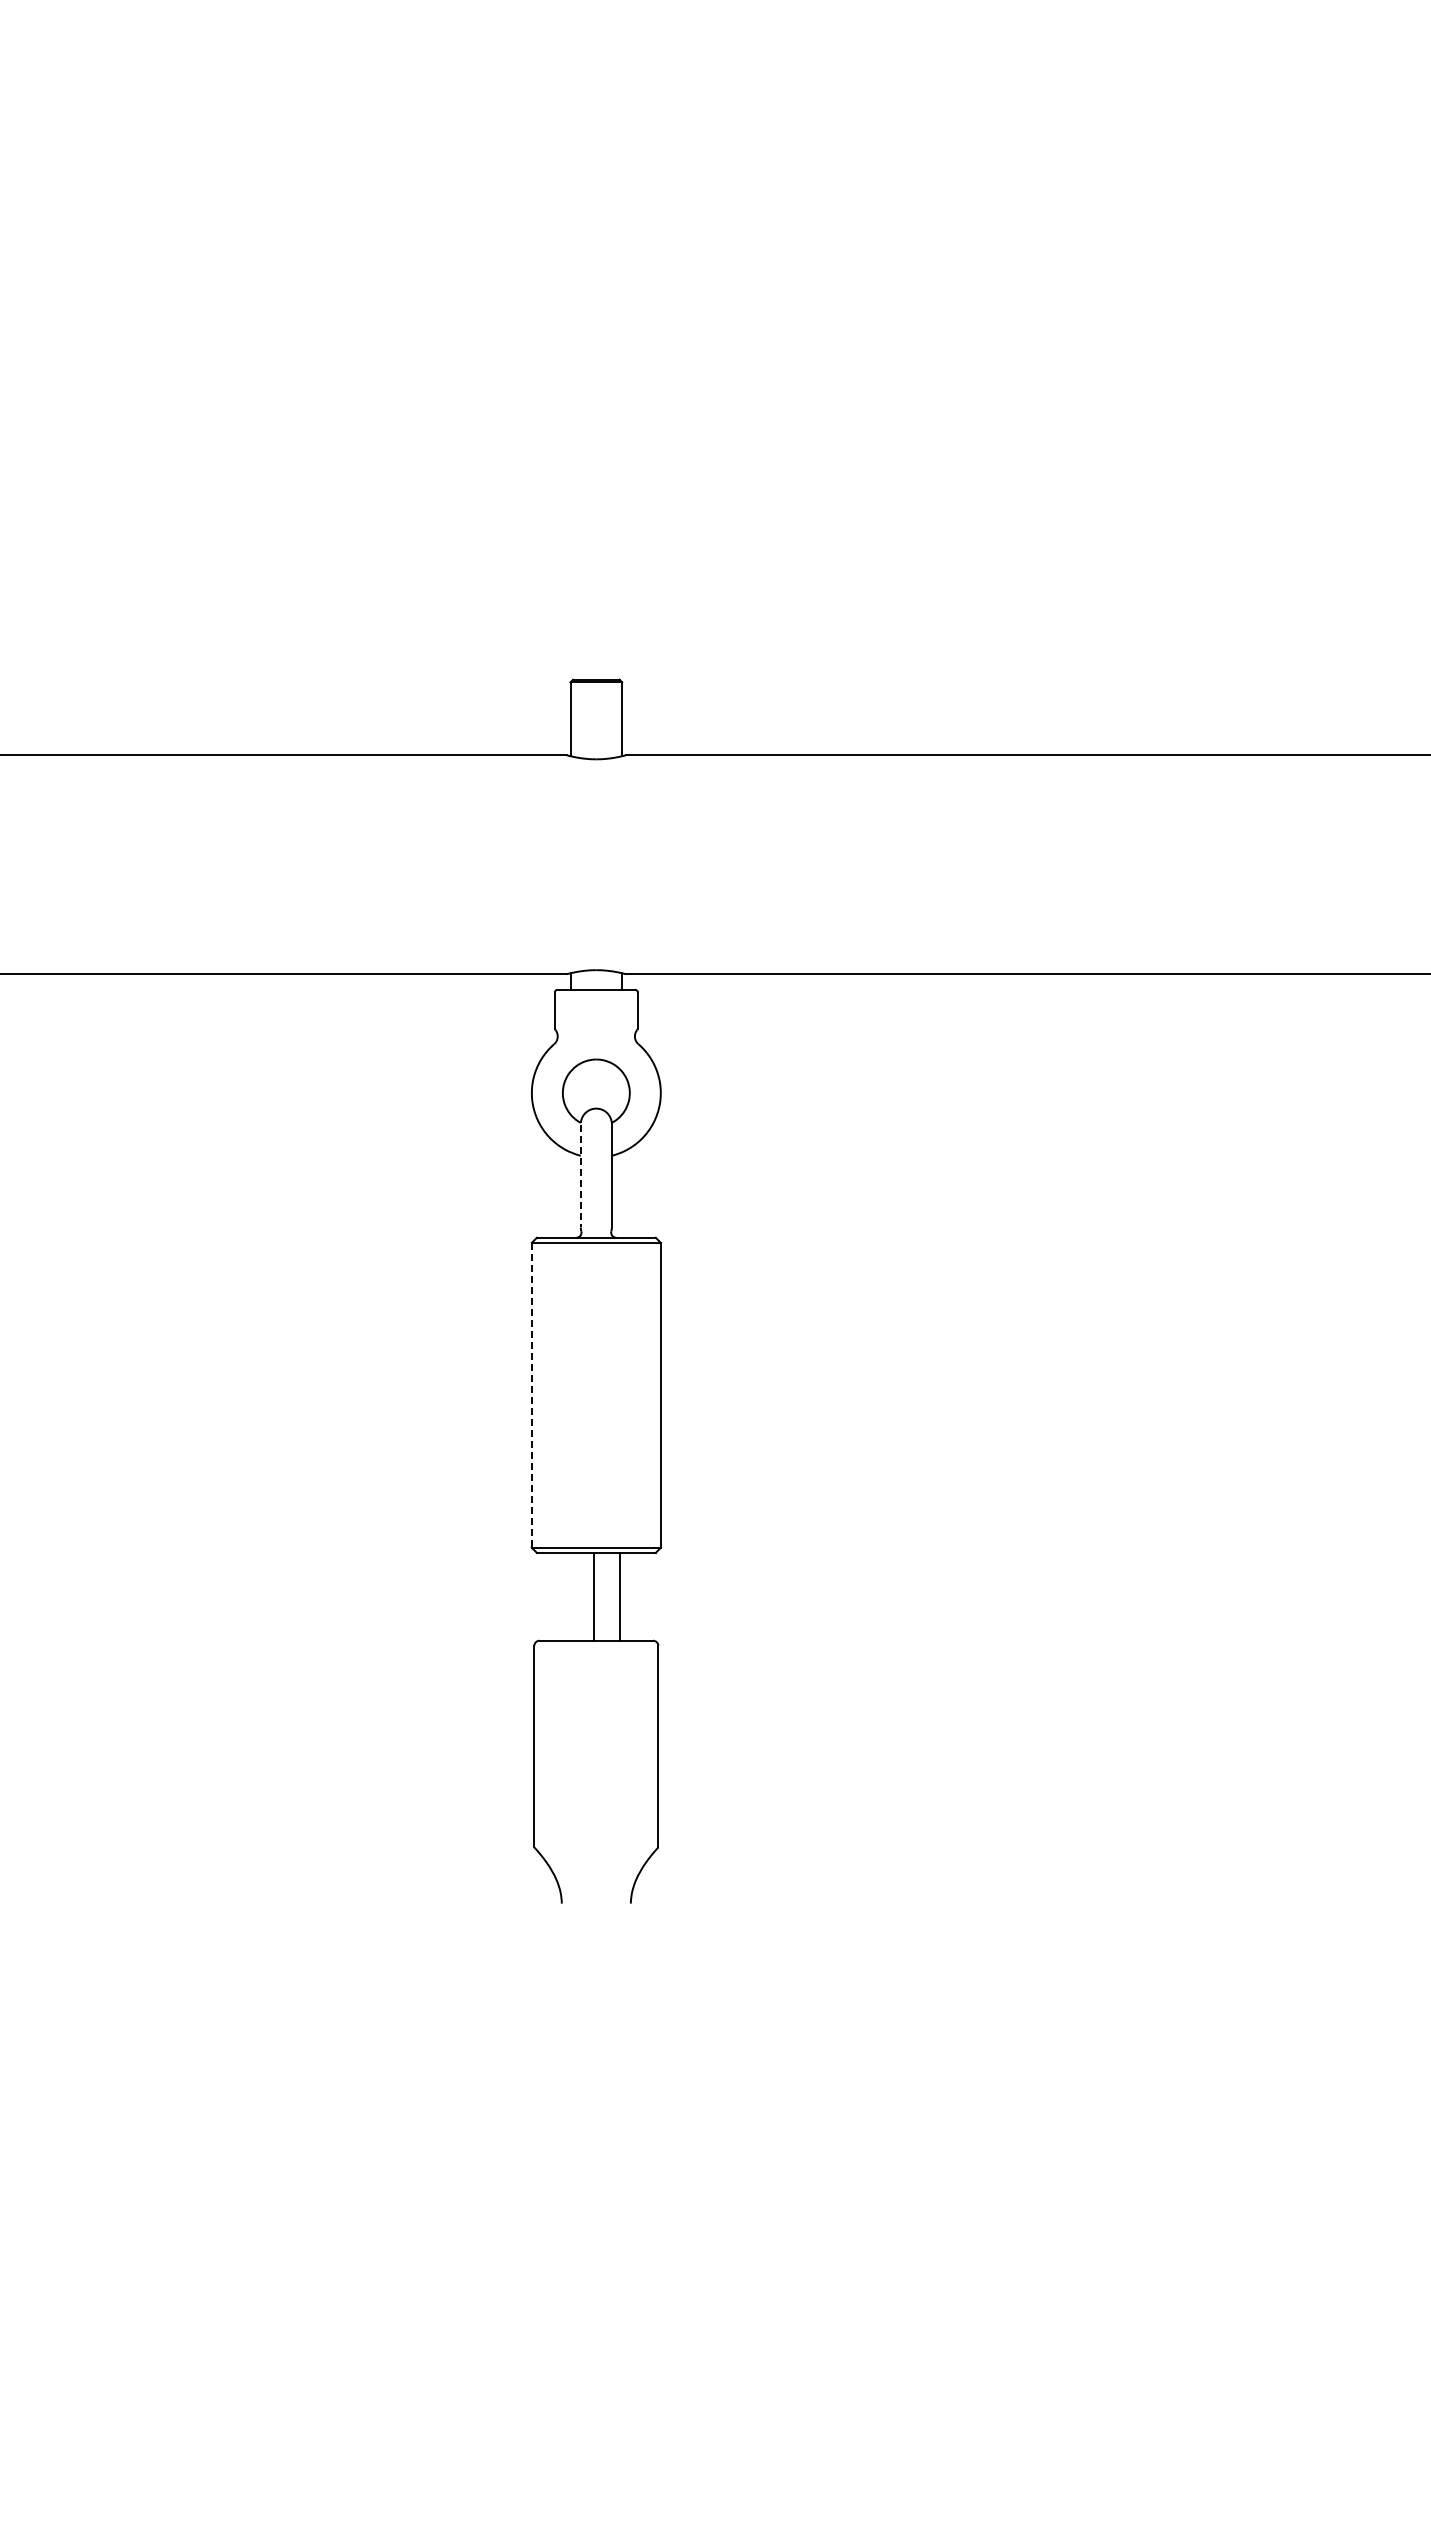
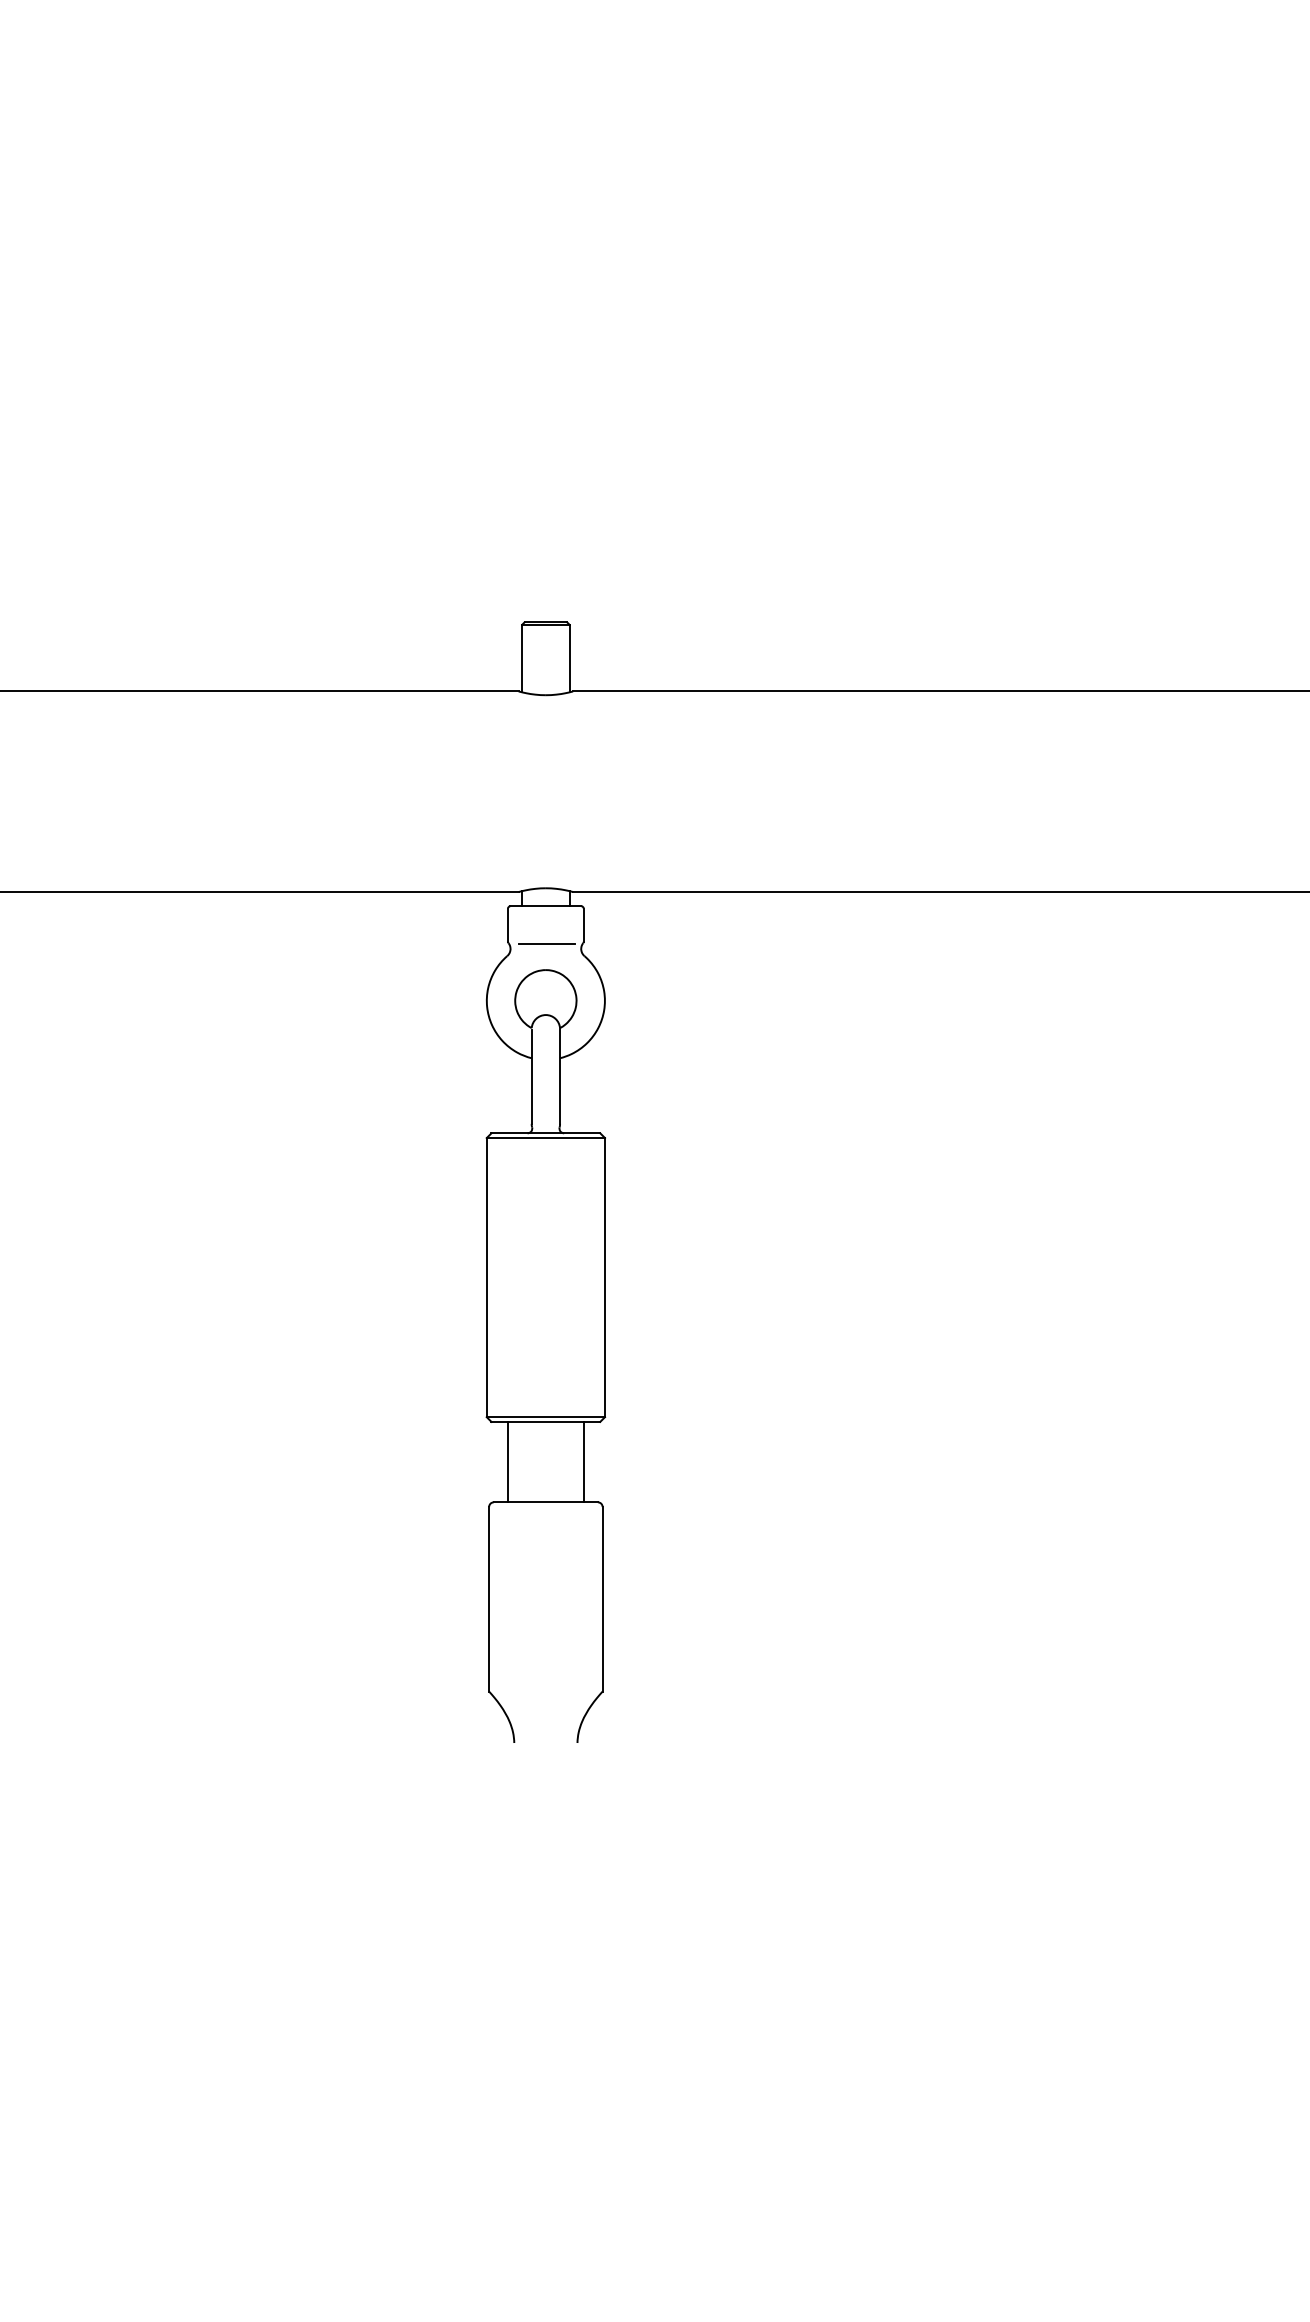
line: (597, 1031) -> (546, 944), added
line: (580, 1176) -> (531, 1077), dashed -> solid
line: (531, 1395) -> (486, 1277), dashed -> solid
line: (593, 1596) -> (583, 1461), moved
line: (620, 1596) -> (508, 1461), moved

